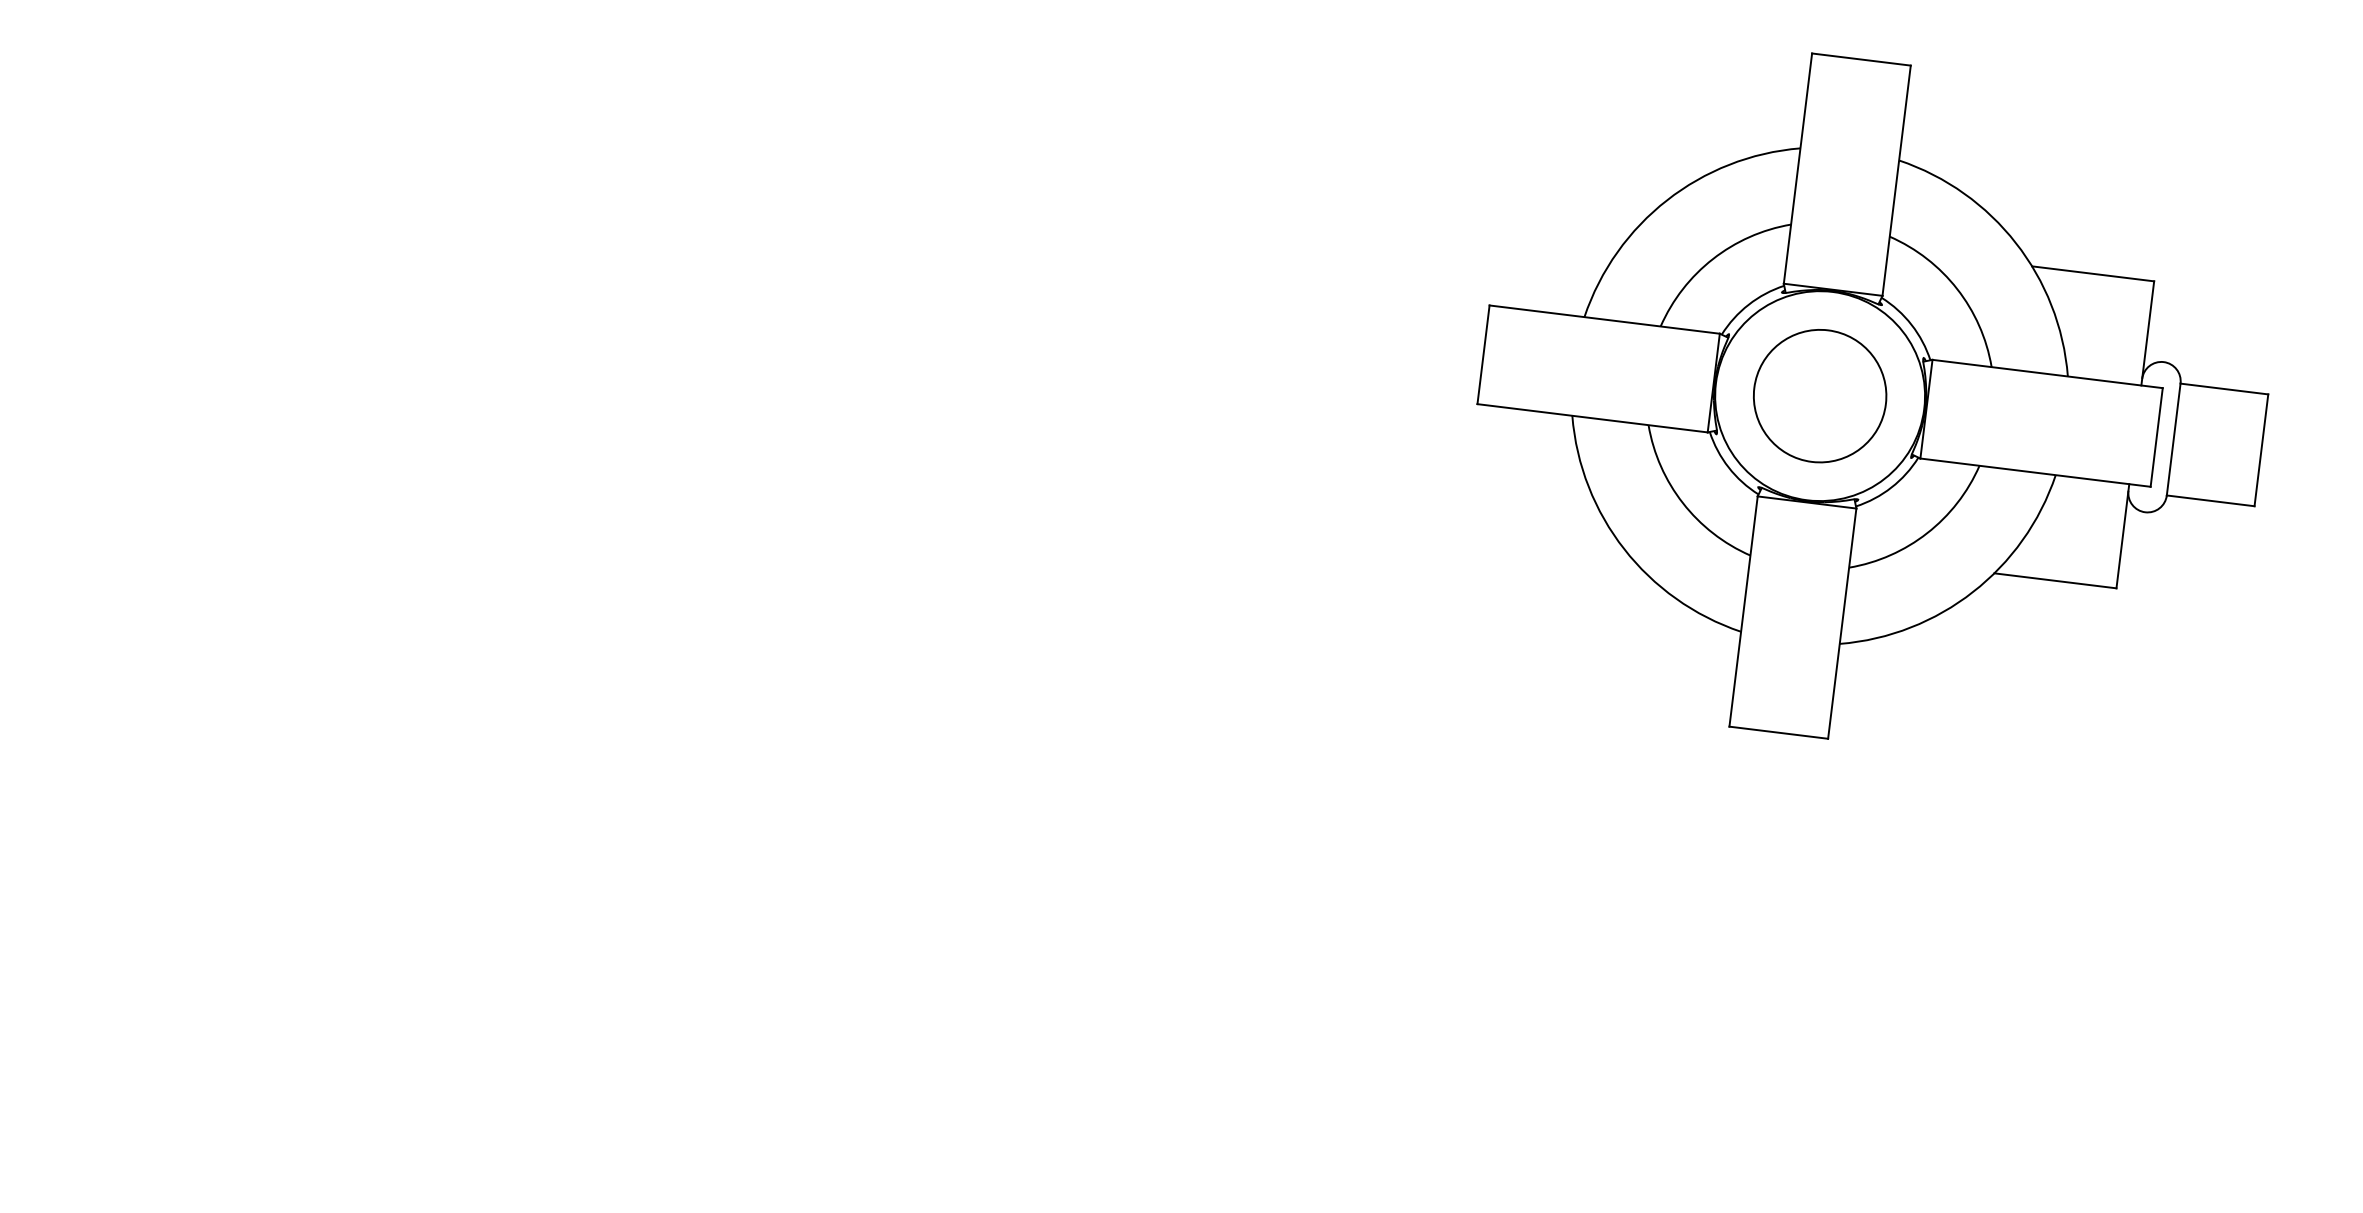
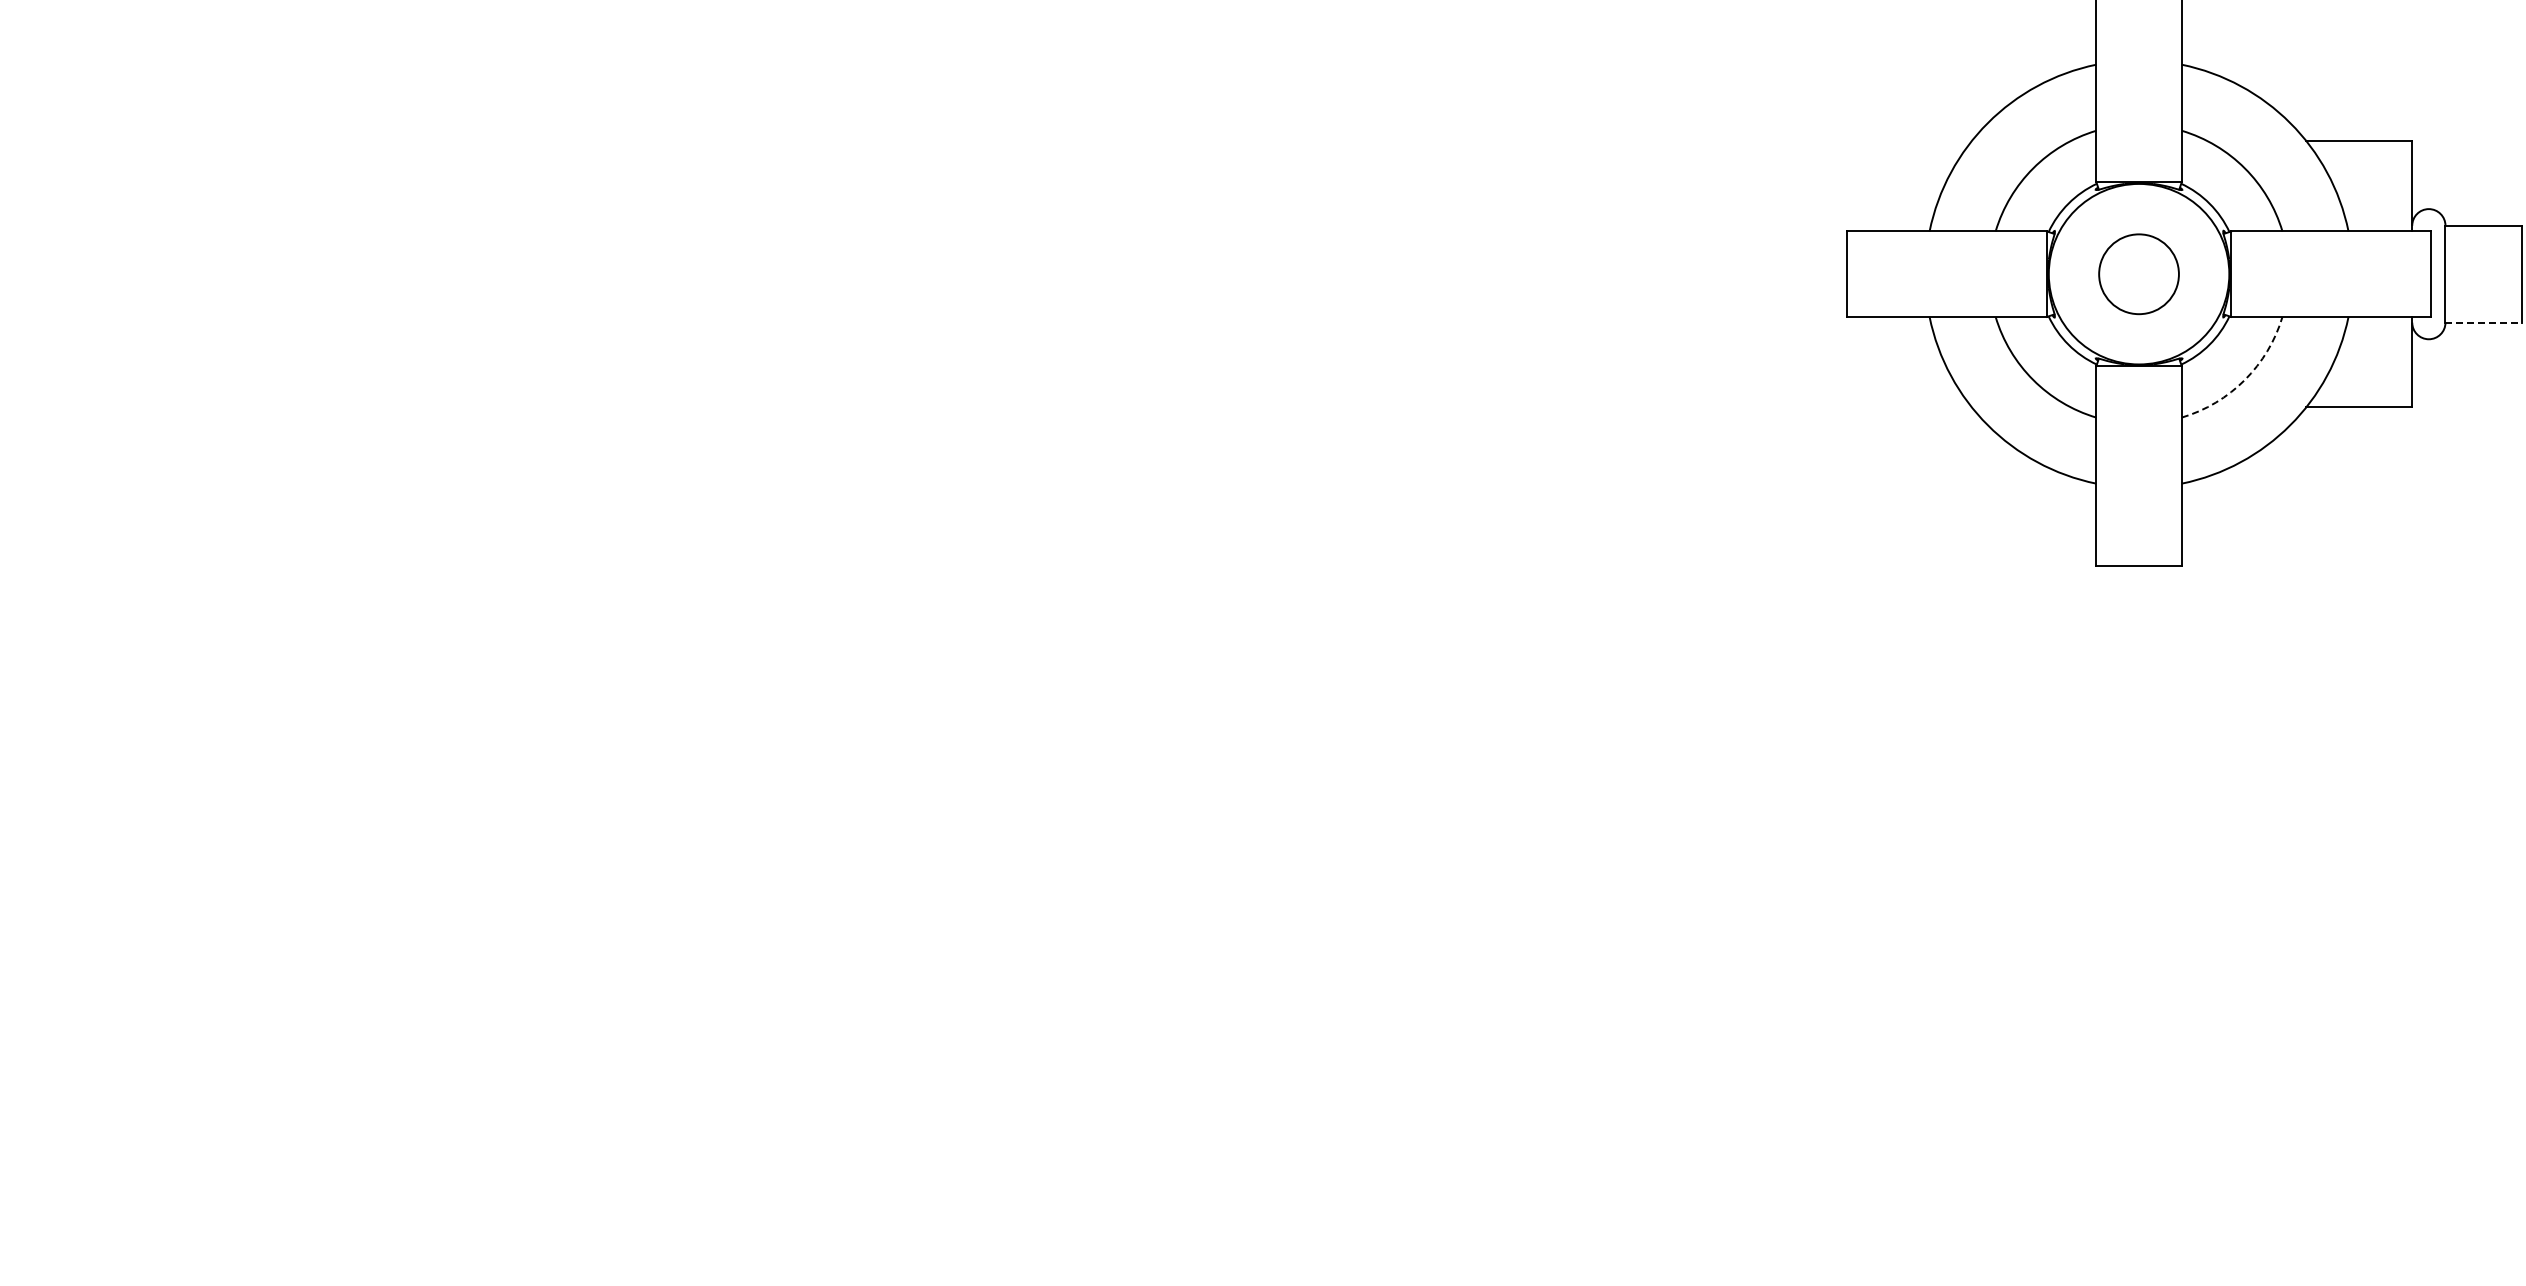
circle: (1819, 396) -> (2138, 274), size x0.7
line: (2210, 500) -> (2483, 322), solid -> dashed
arc: (1926, 533) -> (2244, 380), solid -> dashed

